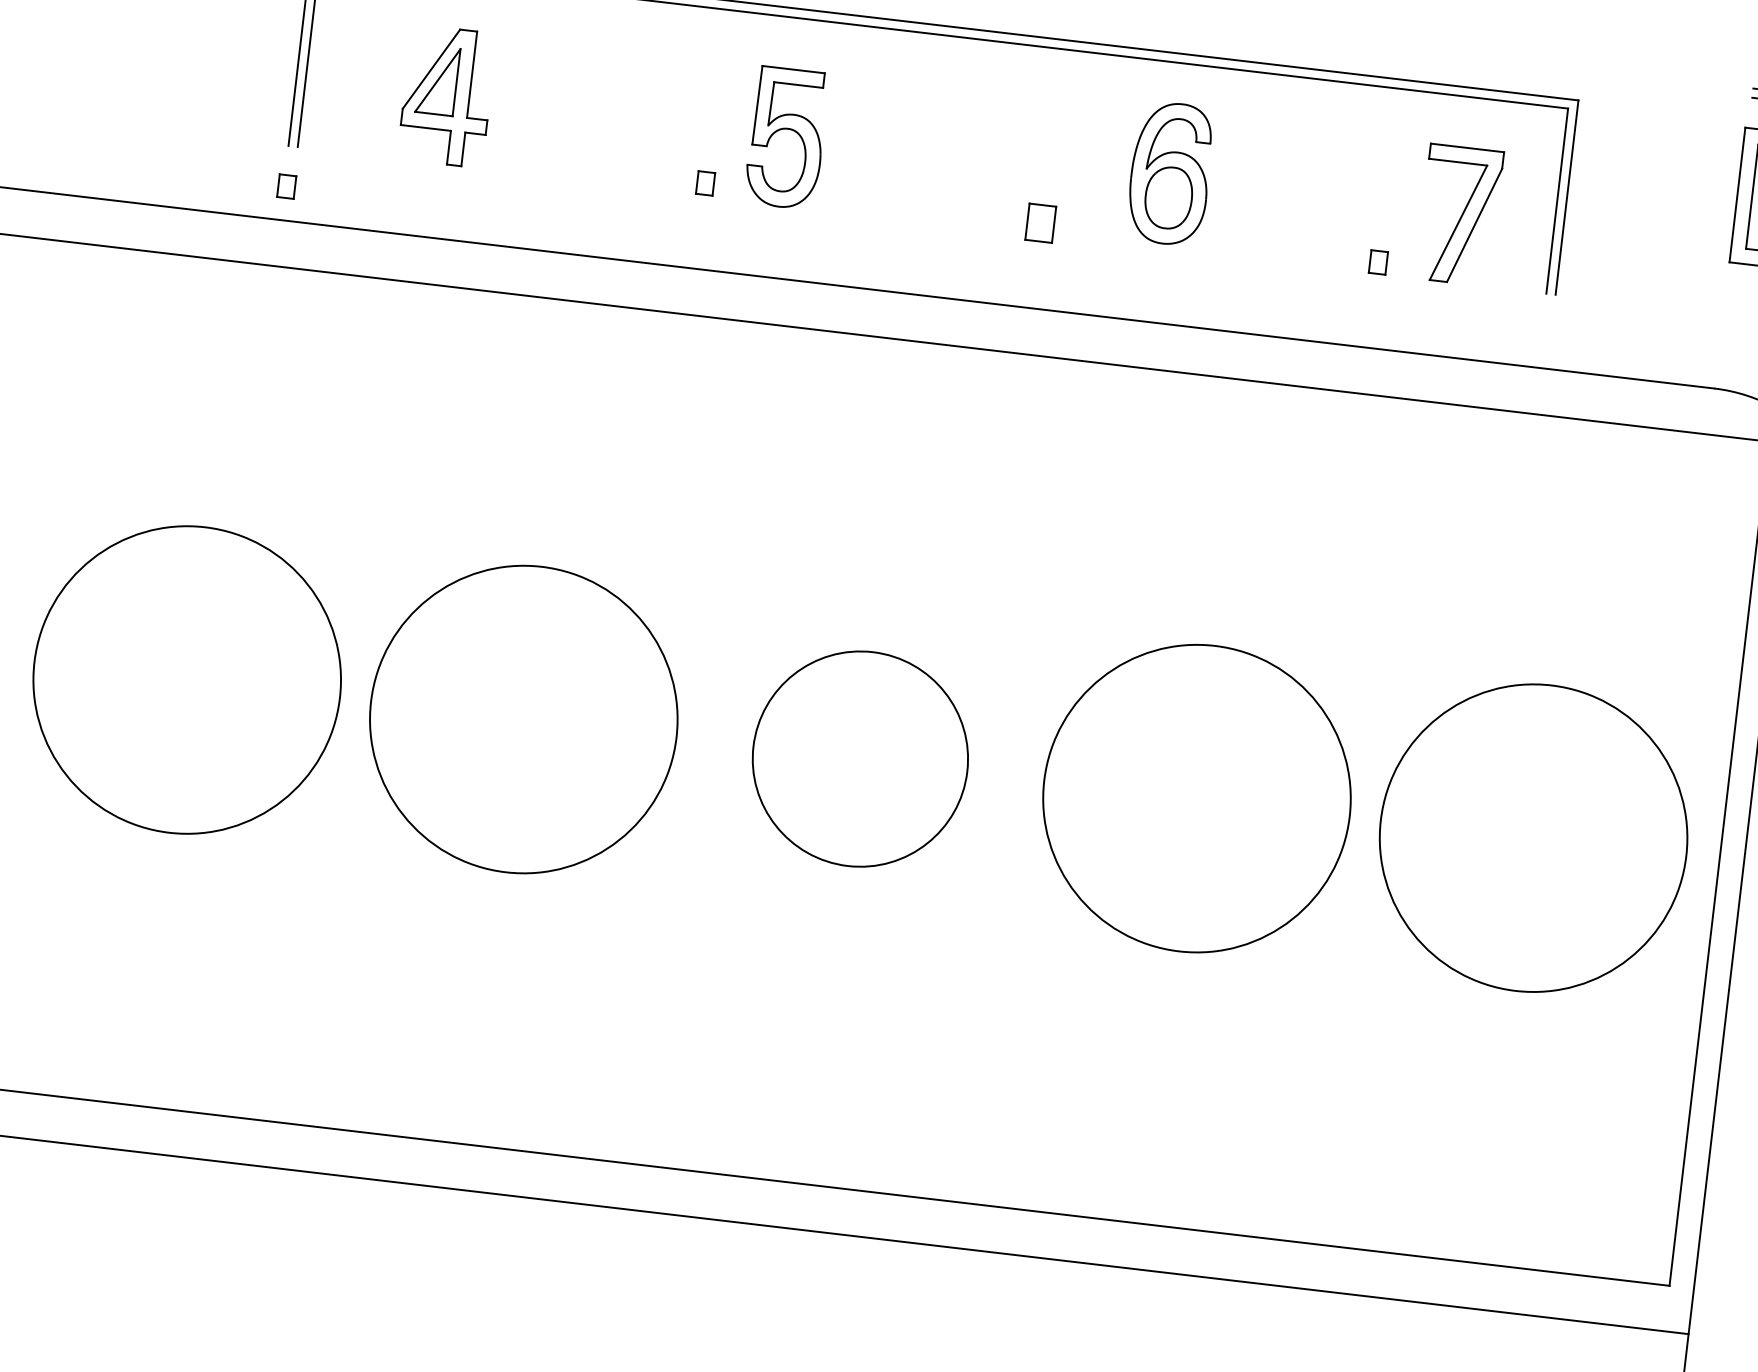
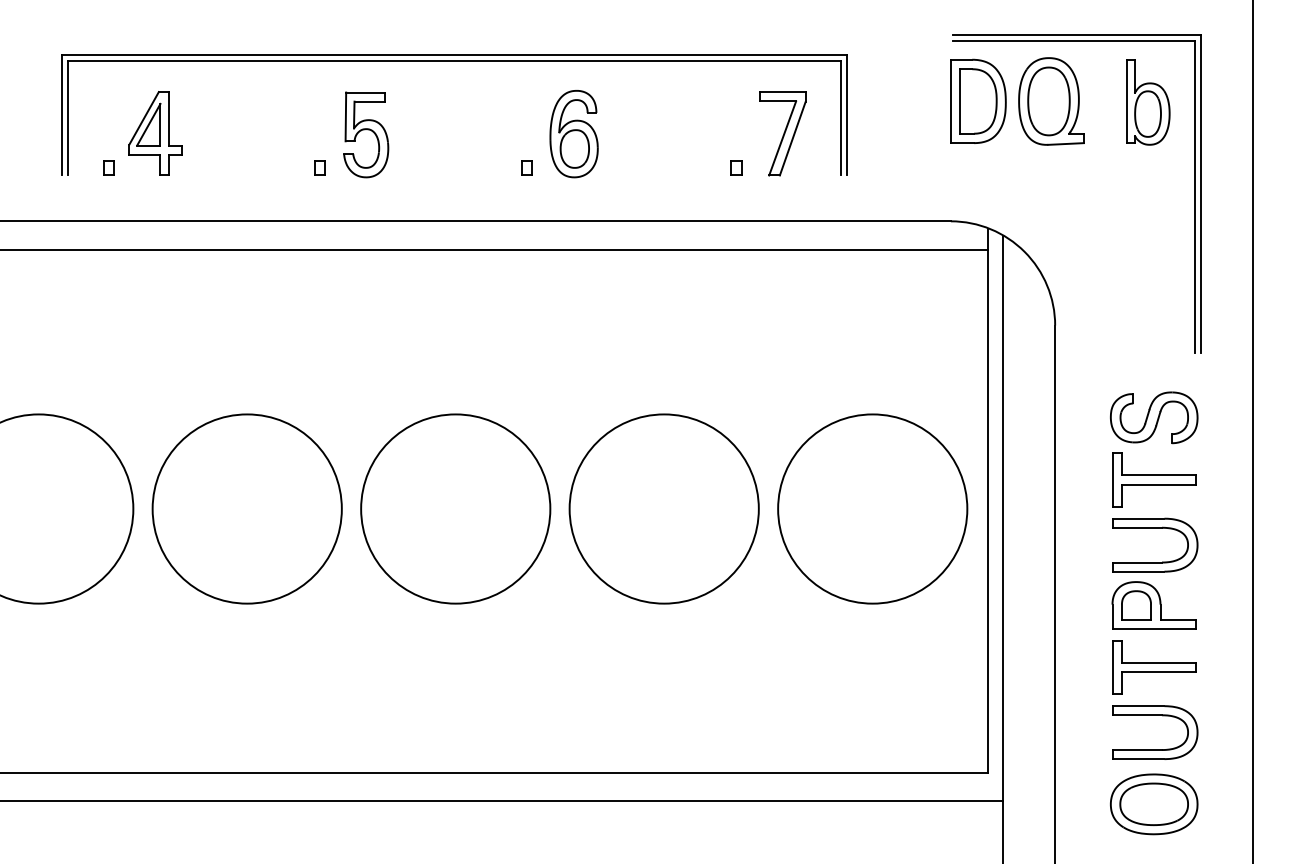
part: (1169, 174) -> (573, 134), moved
part: (285, 184) -> (108, 167), moved
part: (1039, 221) -> (526, 167), size x0.62
circle: (860, 758) -> (455, 508), size x1.43

